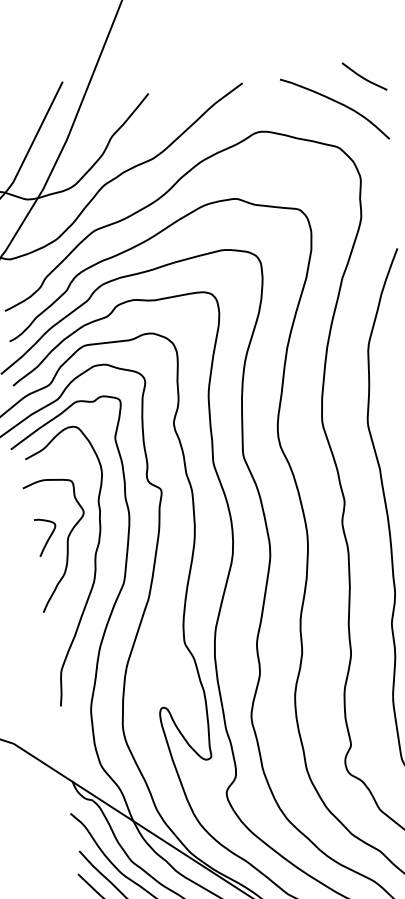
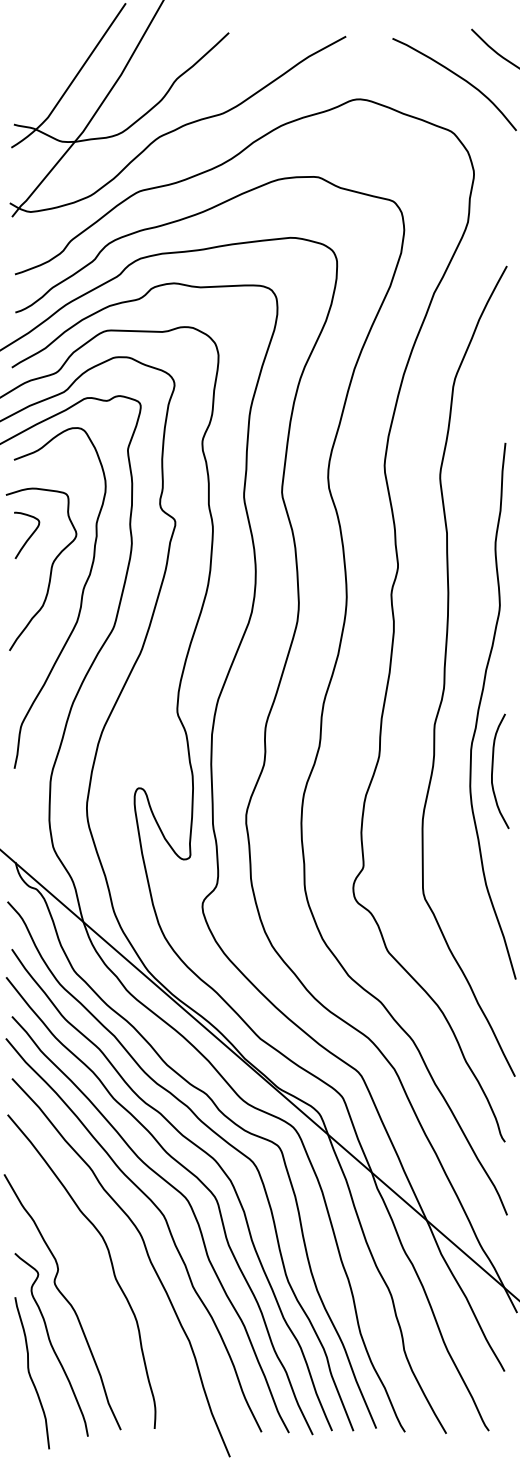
curve: (49, 537) -> (29, 536), moved

